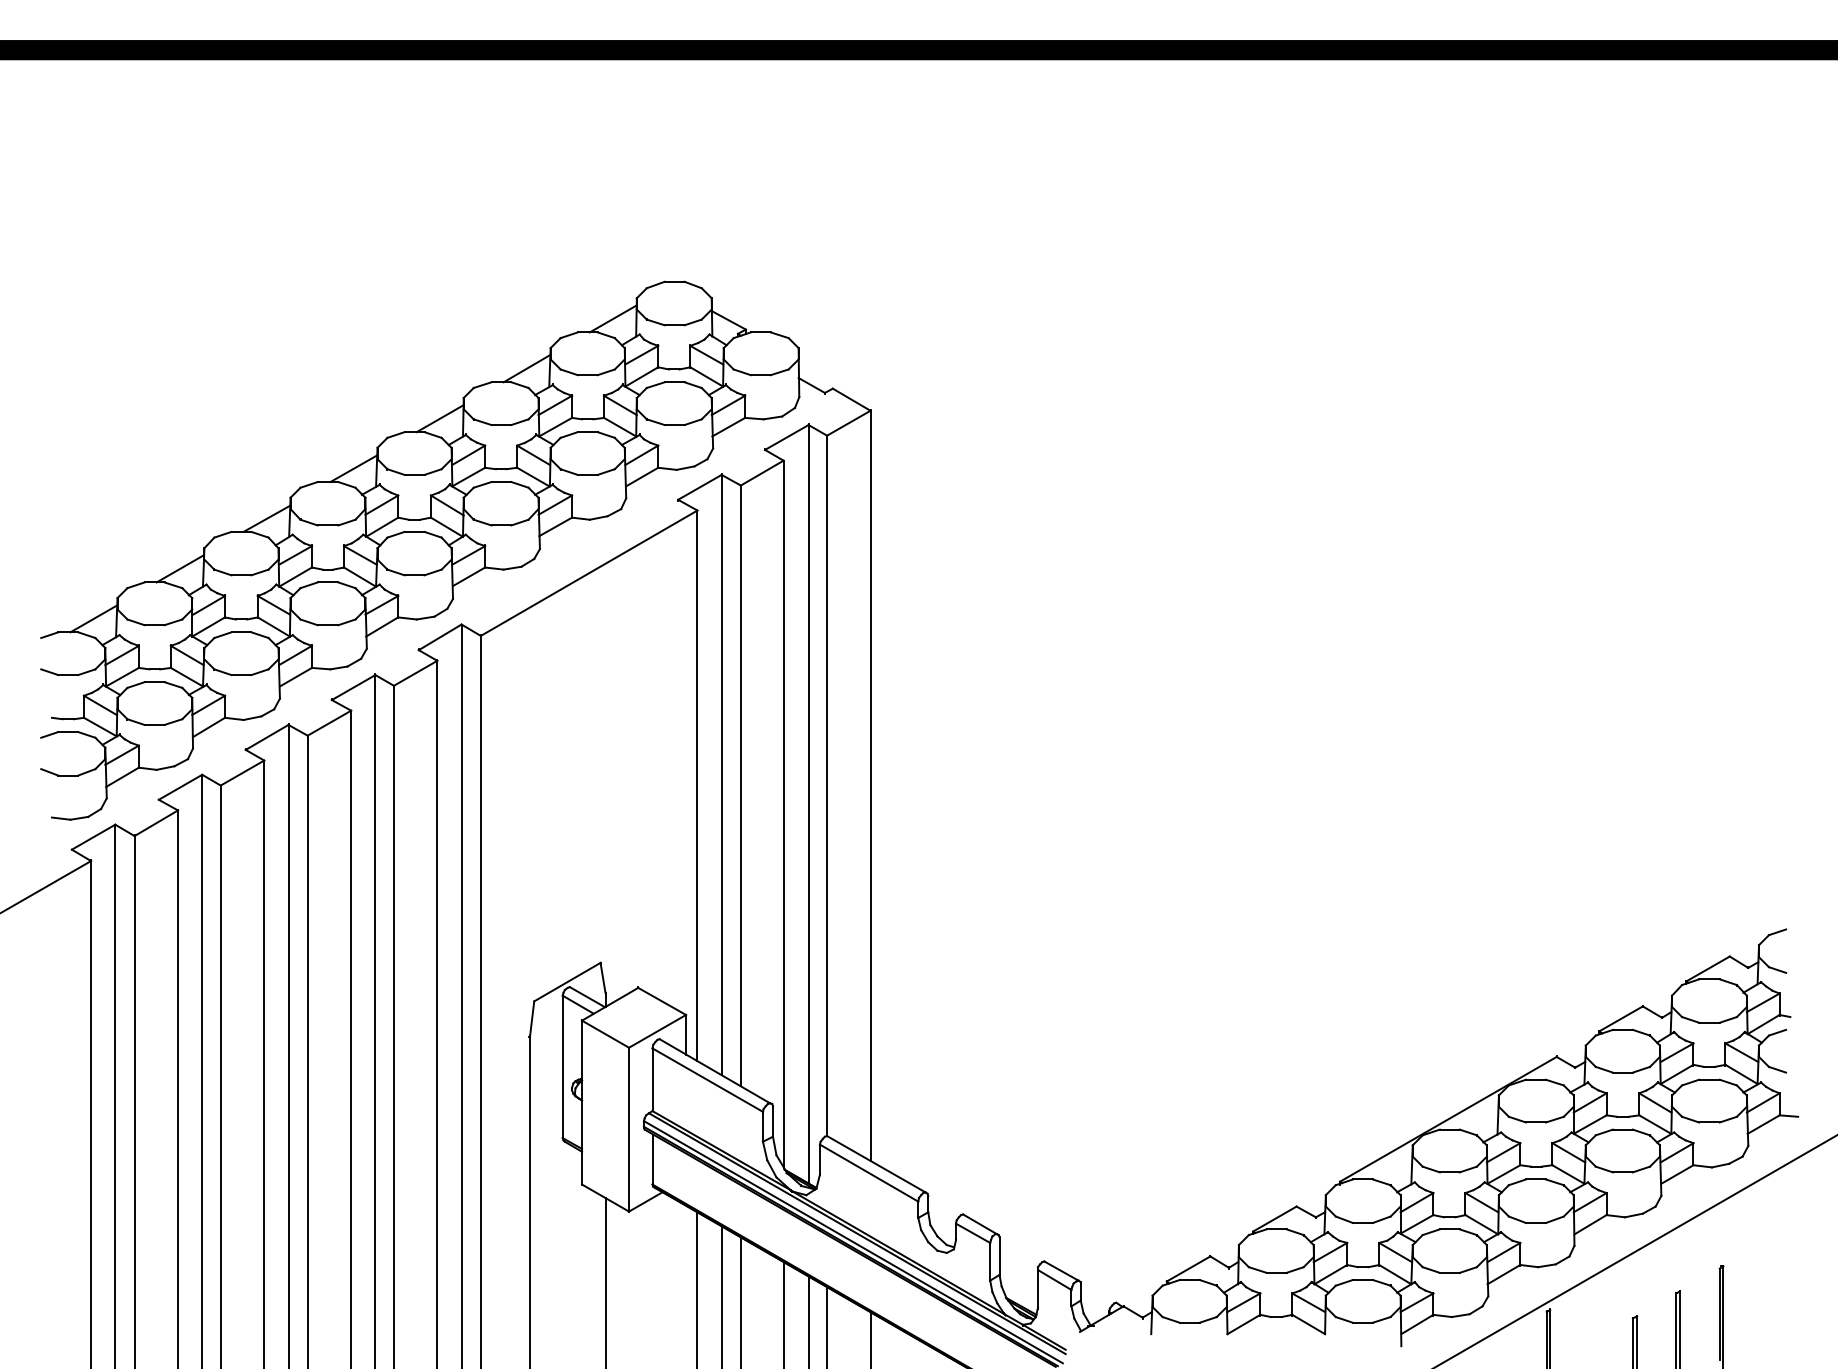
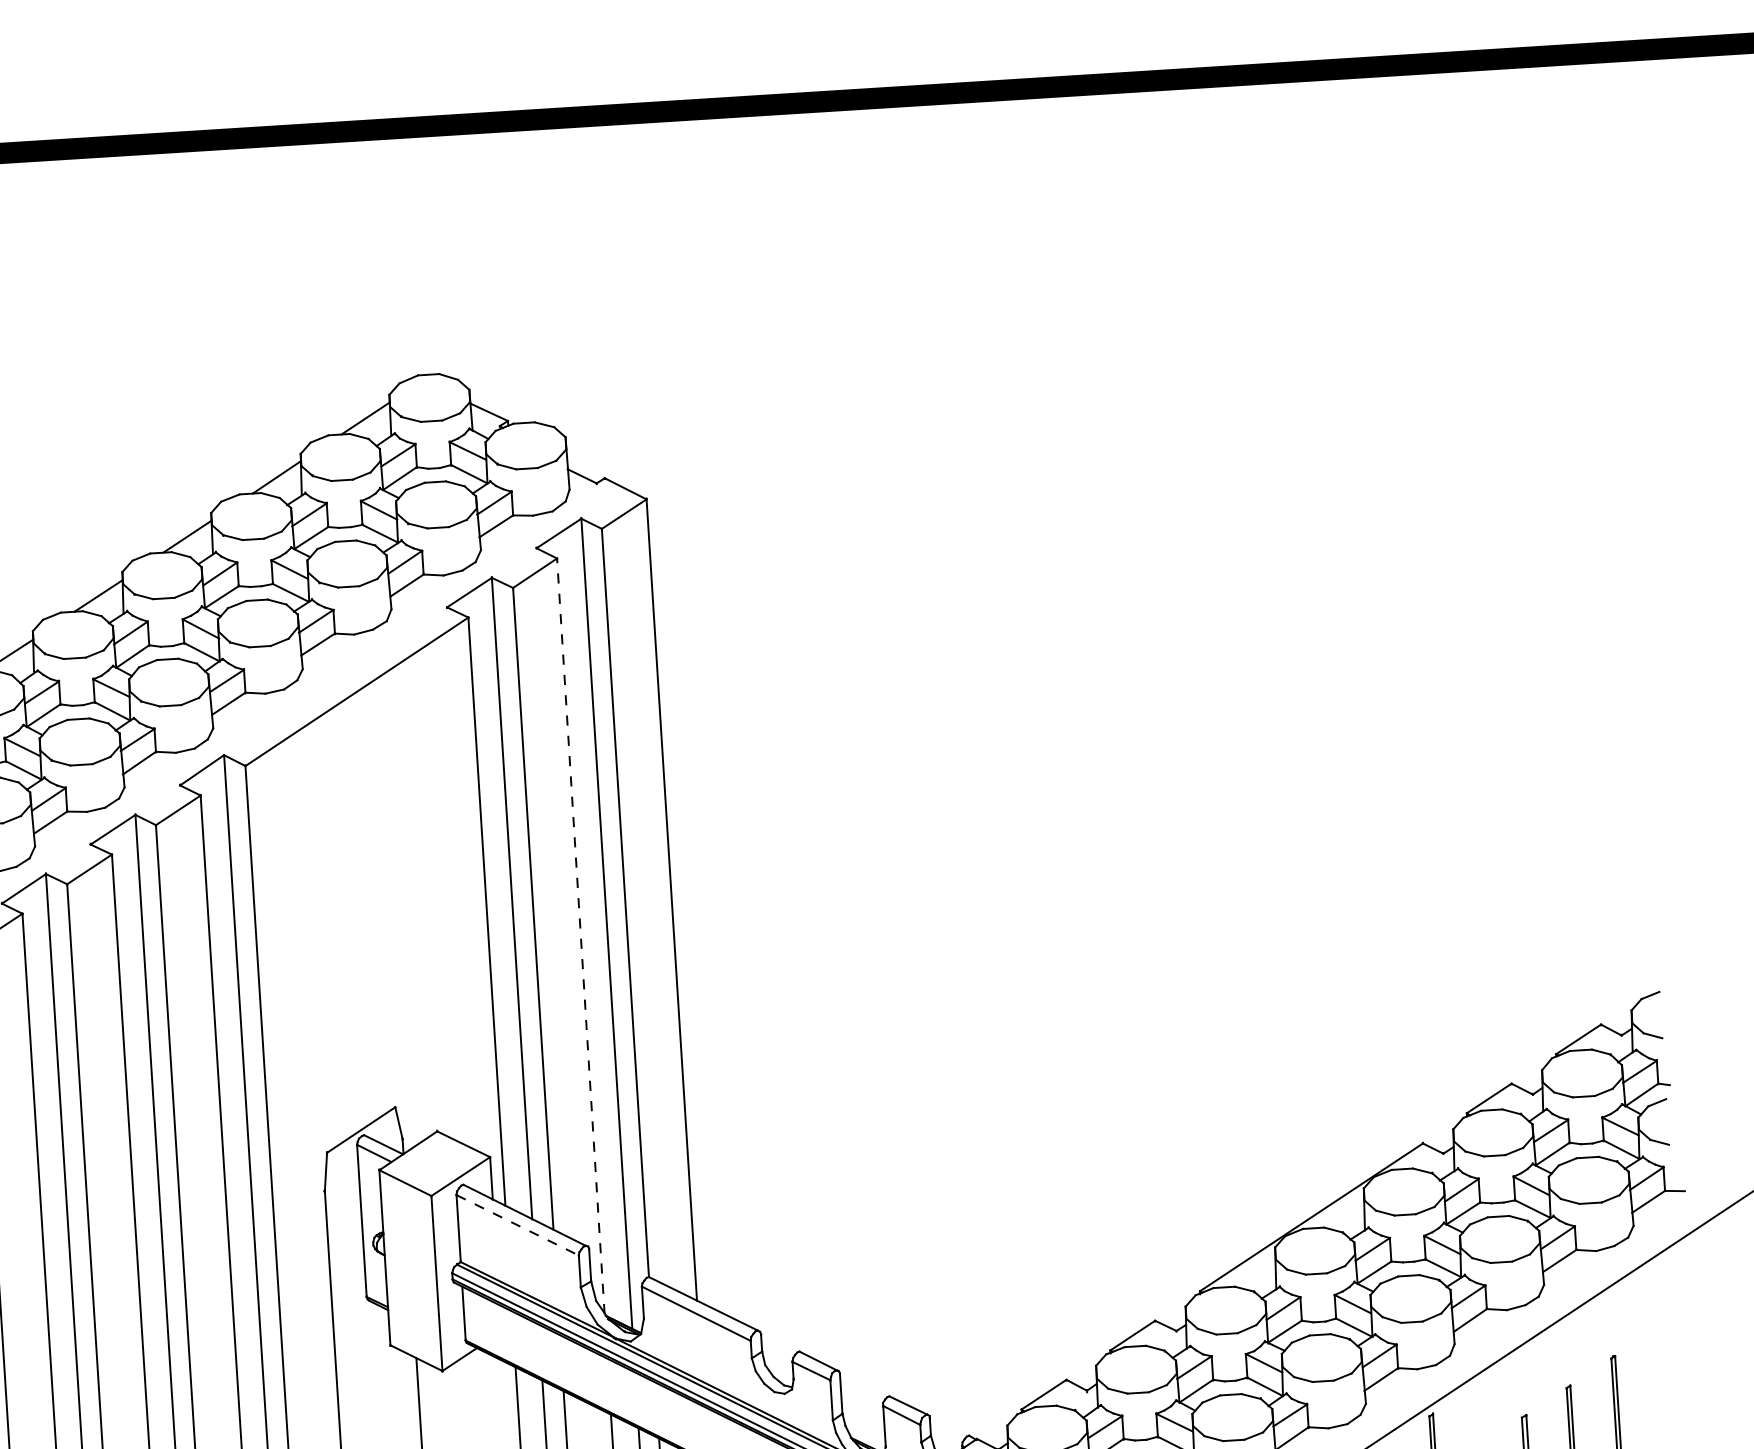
line: (783, 814) -> (580, 936), solid -> dashed
line: (707, 1080) -> (517, 1225), solid -> dashed

